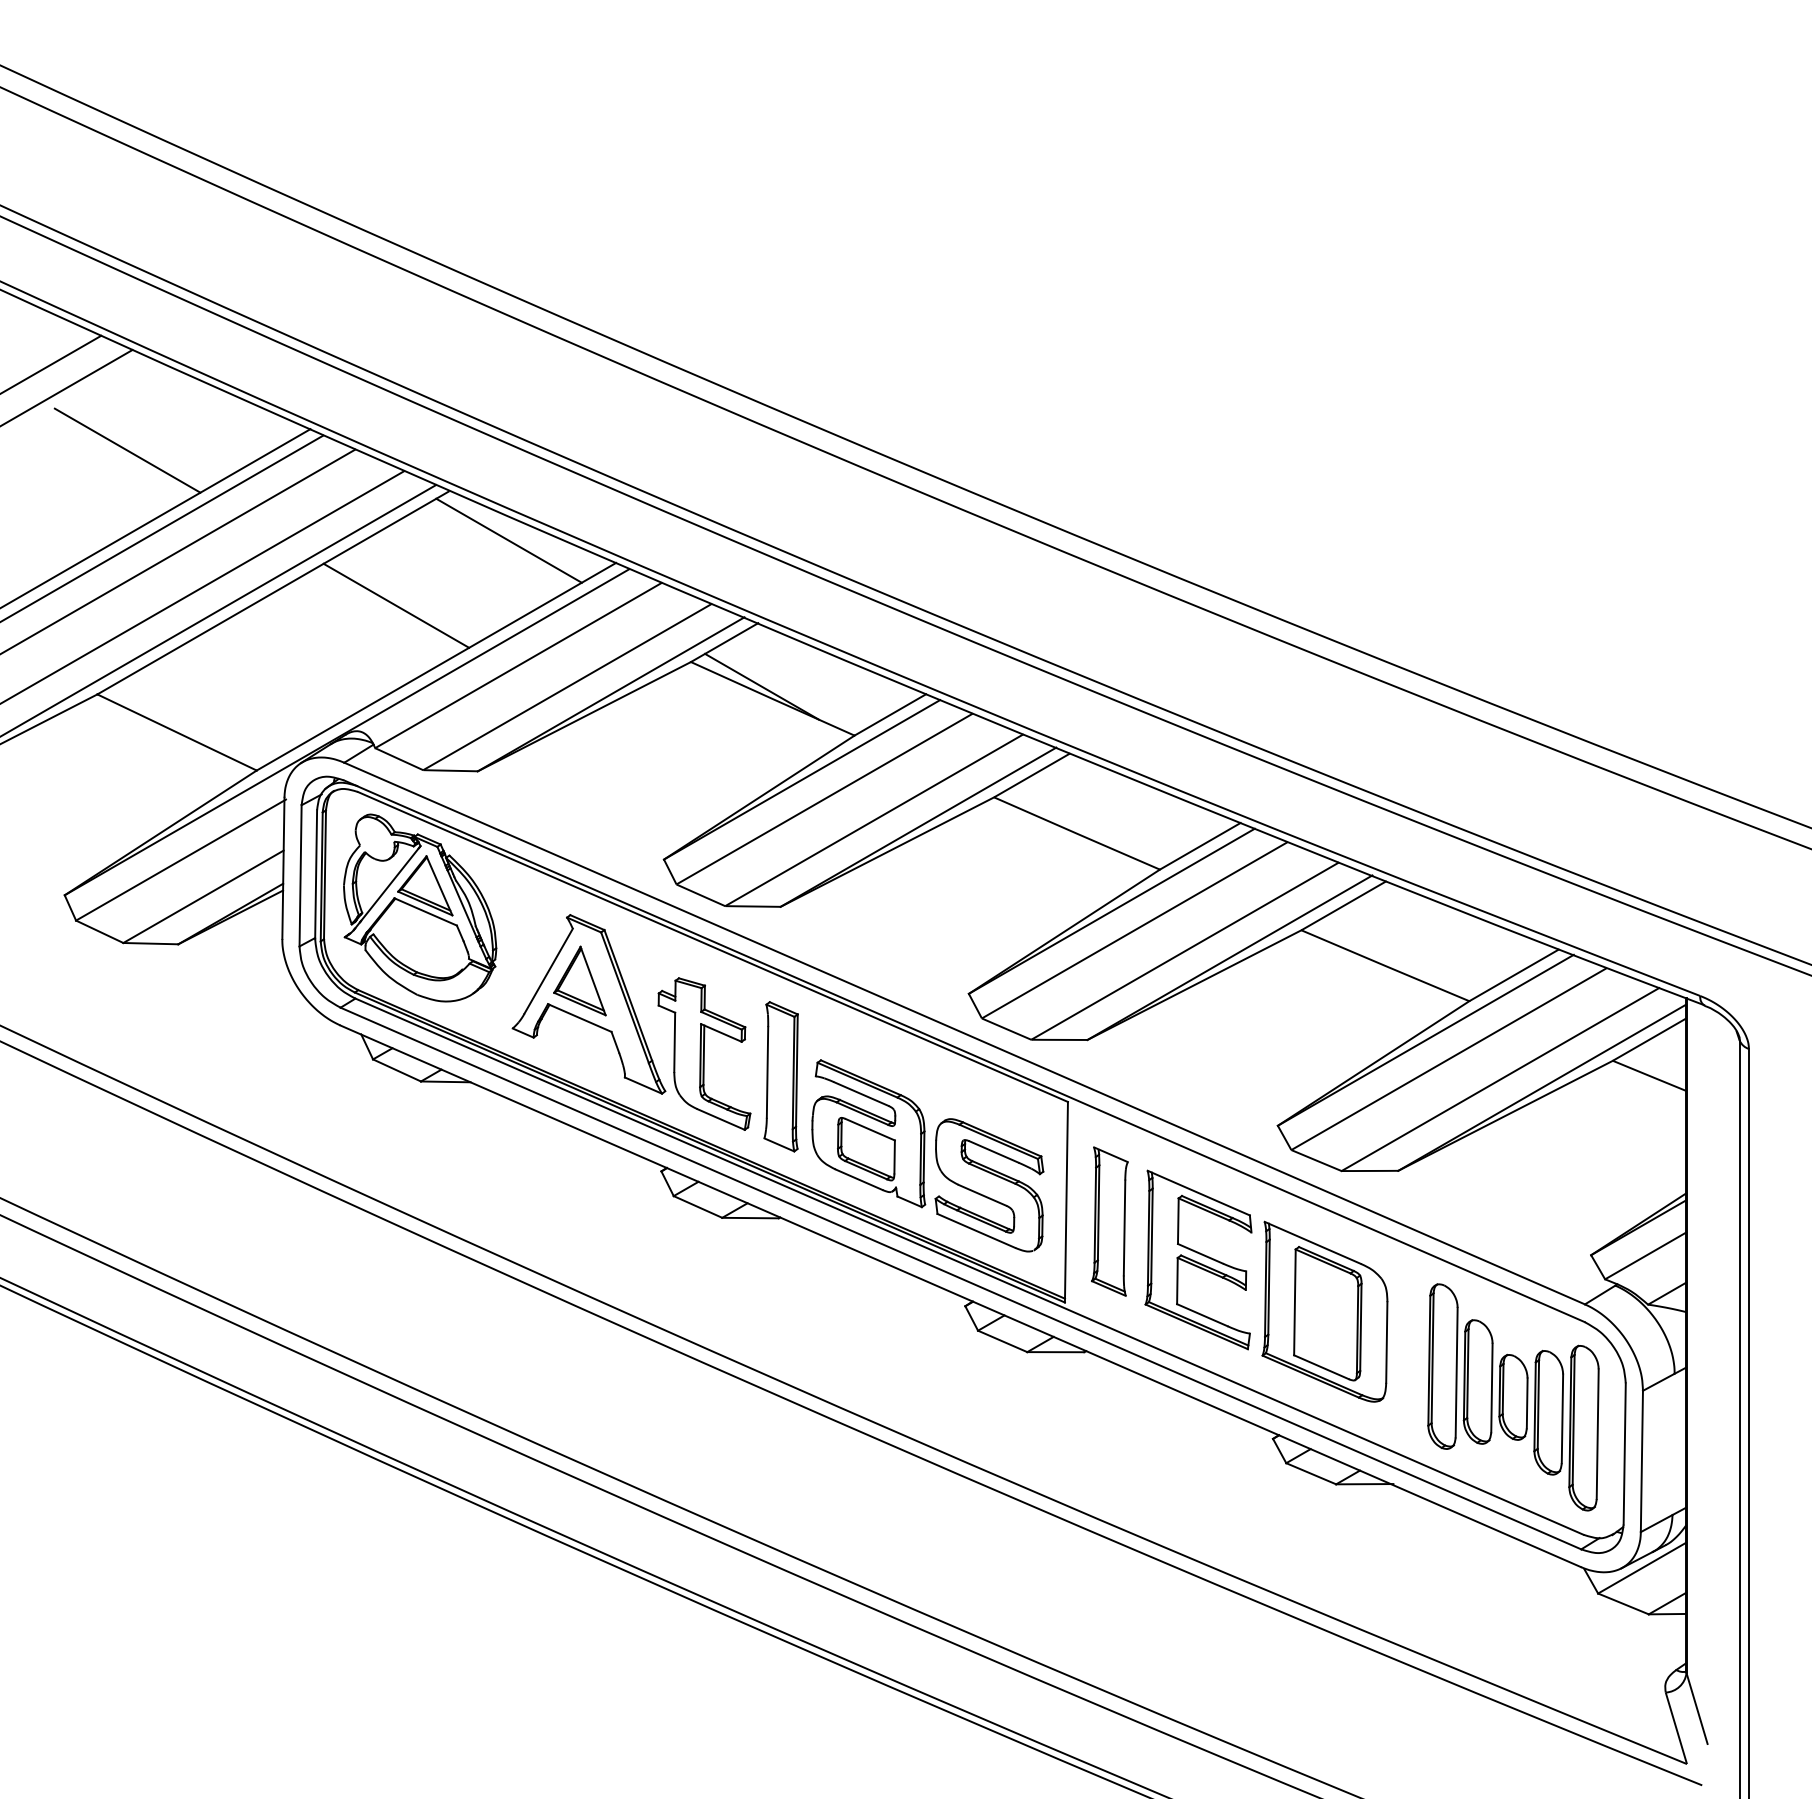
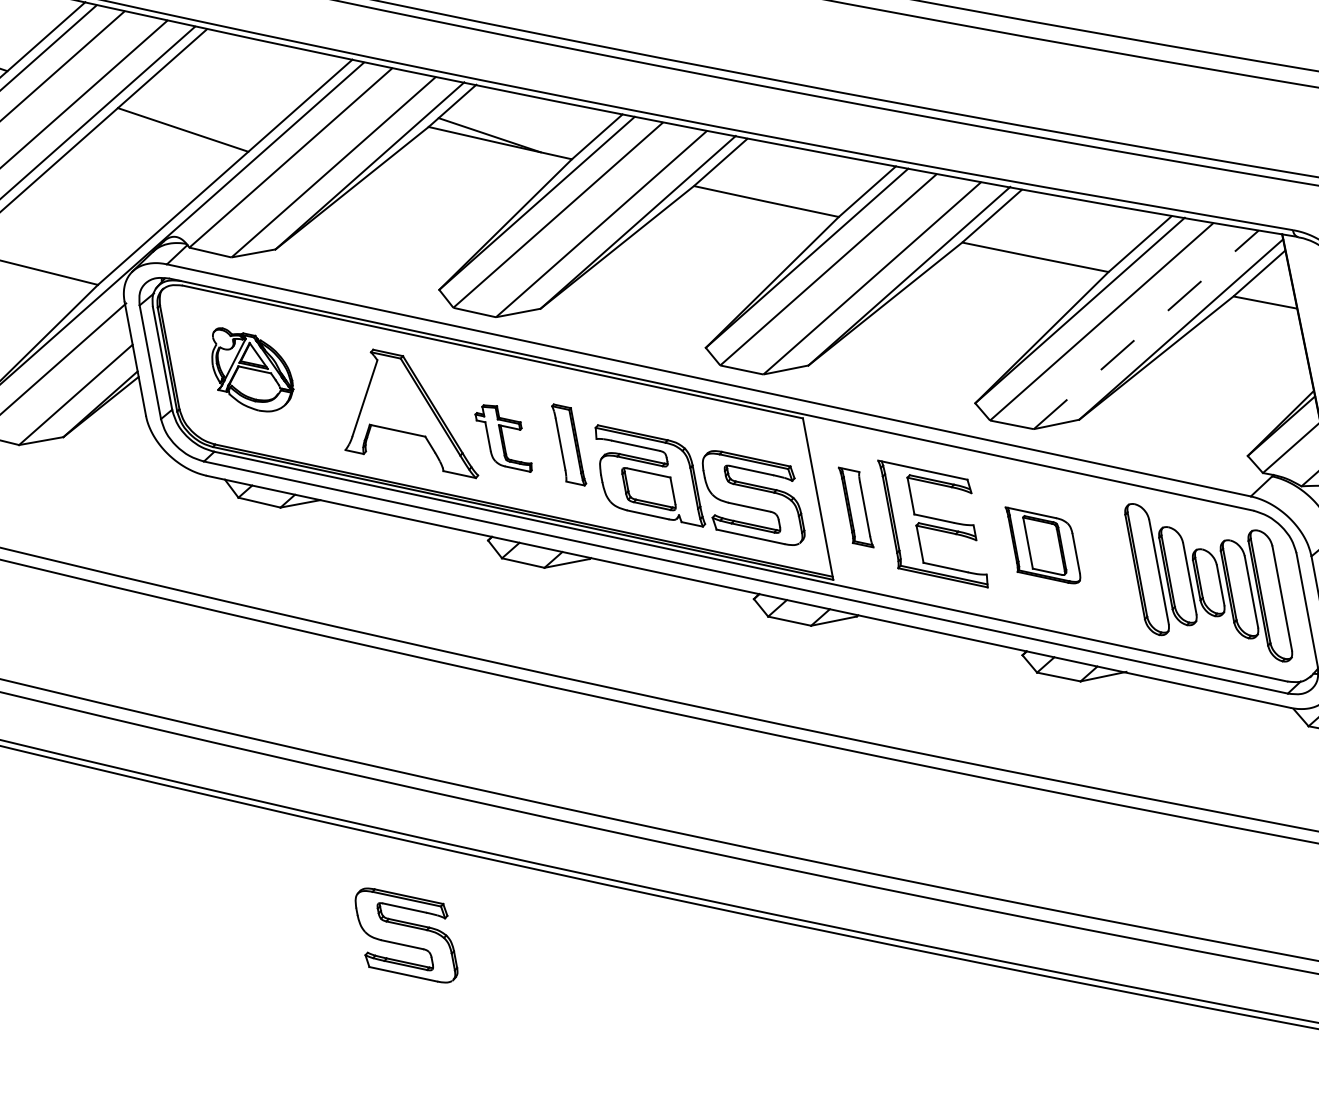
line: (508, 540) -> (262, 59), removed
part: (420, 907) -> (251, 368), size x0.6
part: (579, 980) -> (391, 400), removed
part: (704, 1053) -> (503, 438), size x0.6
part: (780, 1076) -> (568, 444), size x0.7
line: (1500, 1079) -> (1146, 329), solid -> dashed
part: (1109, 1221) -> (855, 507), size x0.7
part: (1324, 1311) -> (1043, 544), size x0.6
part: (467, 1624) -> (406, 935), added

